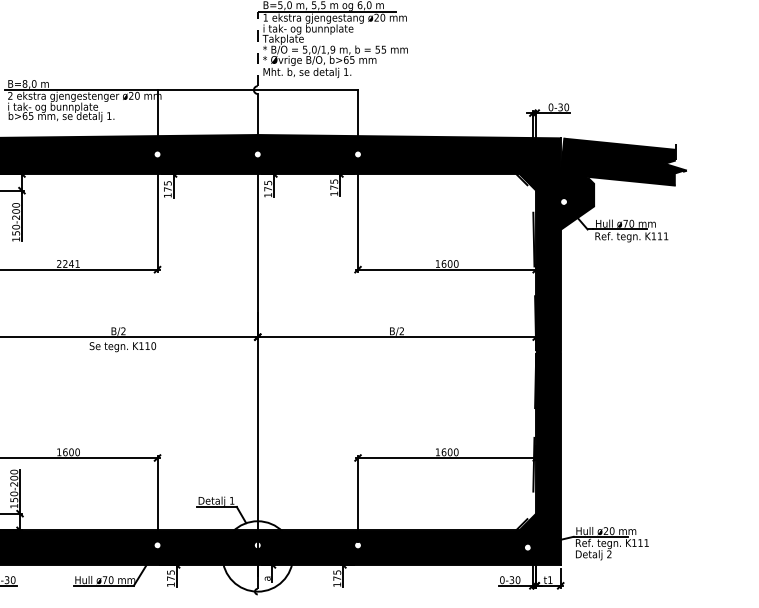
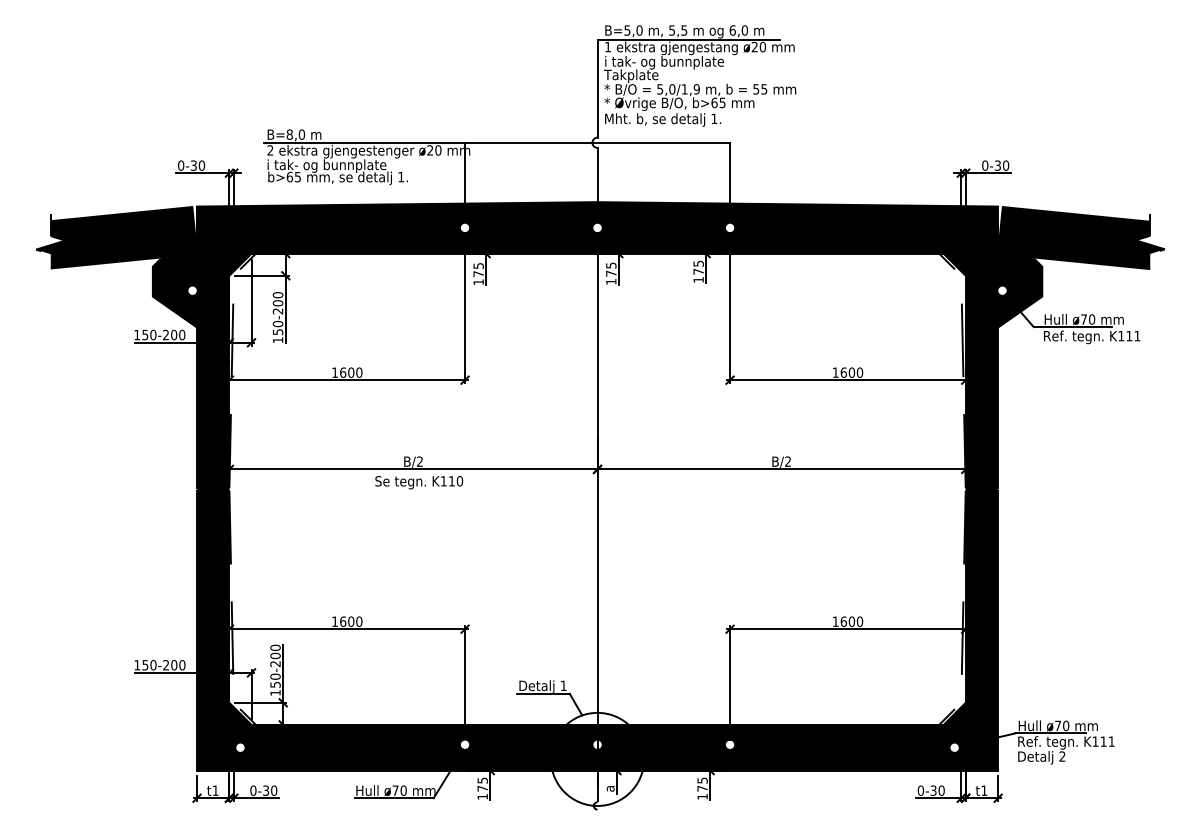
line: (257, 49) -> (597, 88), dashed -> solid
text: (68, 263) -> (347, 372), 2241 -> 1600
text: (605, 530) -> (1057, 725), ø20 -> ø70

